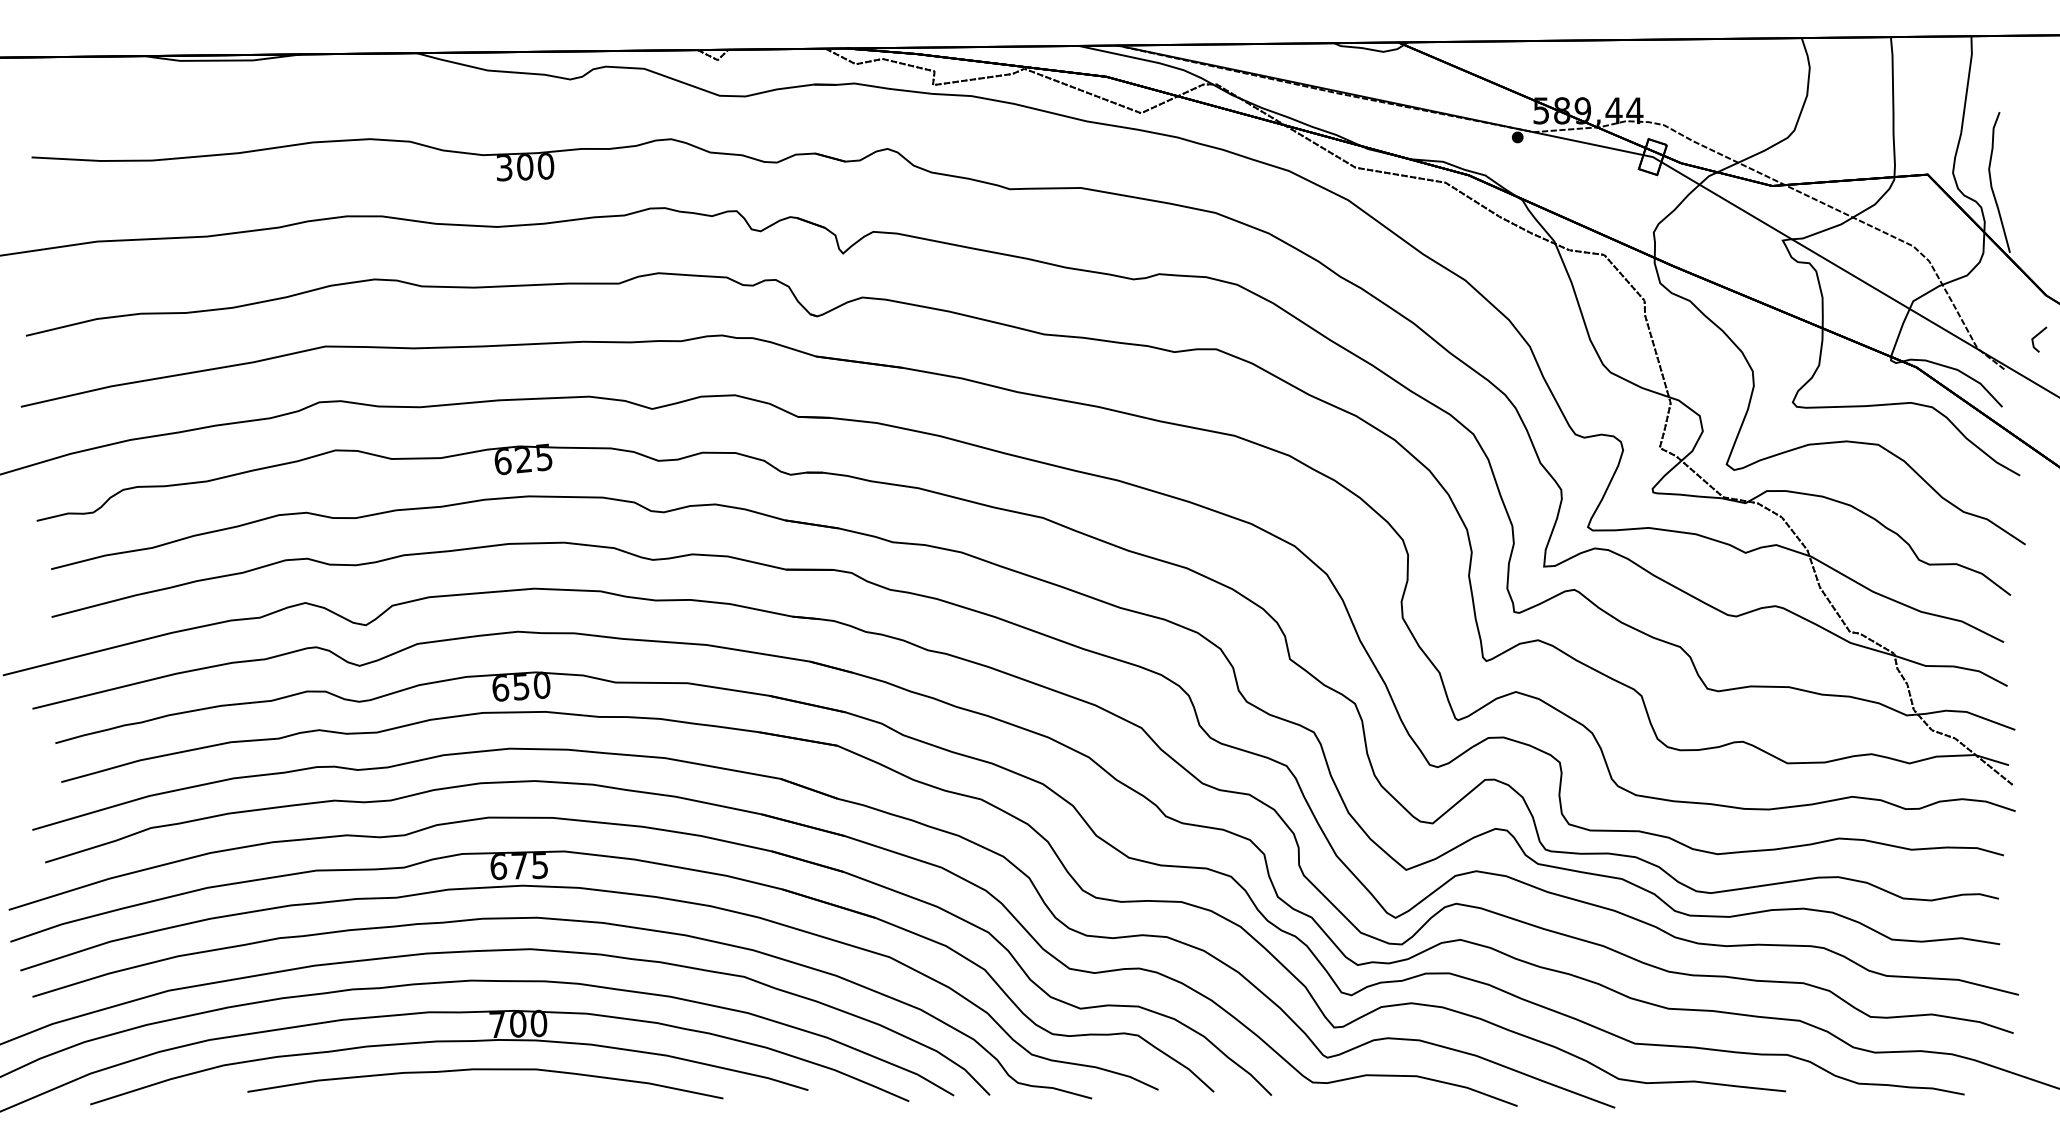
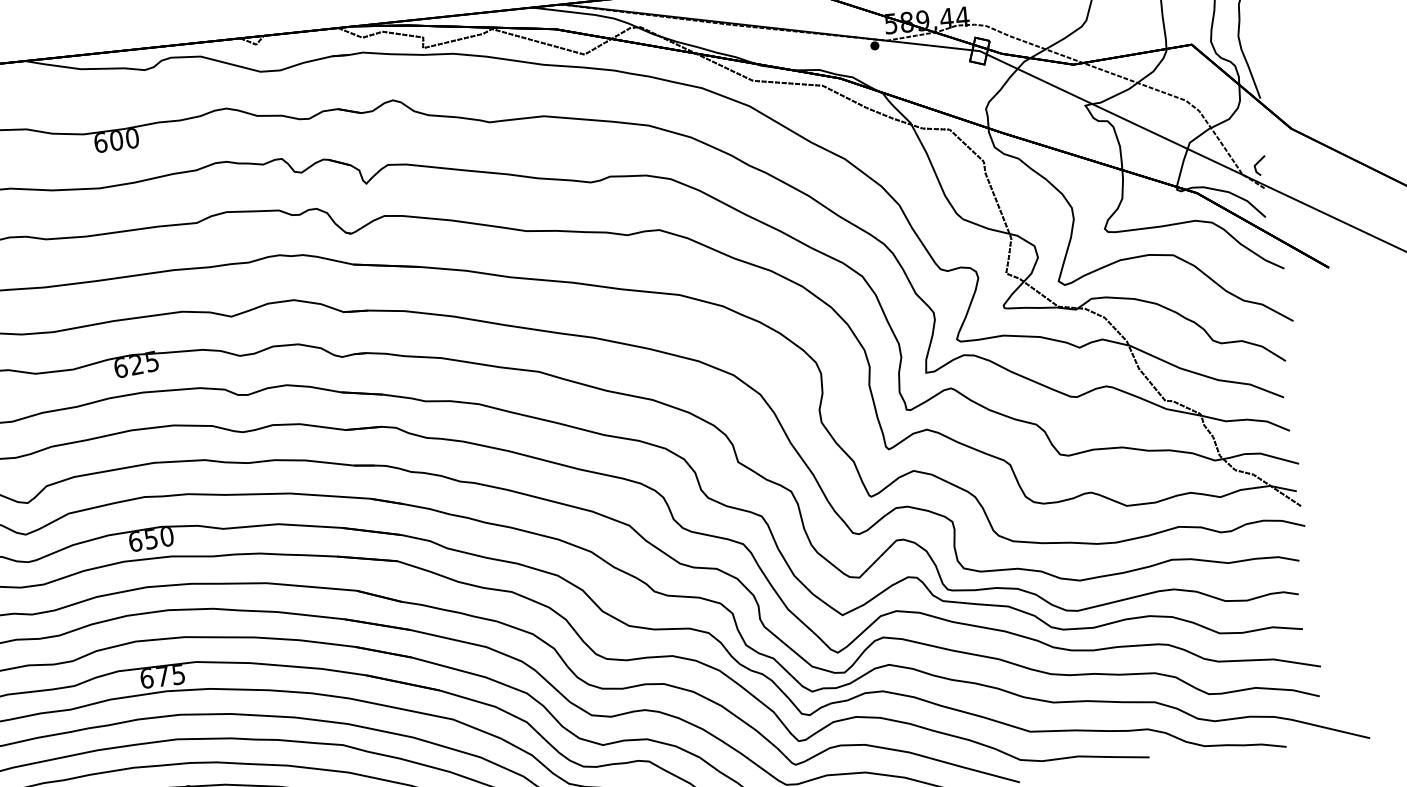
text: (504, 168) -> (100, 143), 300 -> 600
line: (2037, 336) -> (1258, 163), moved

